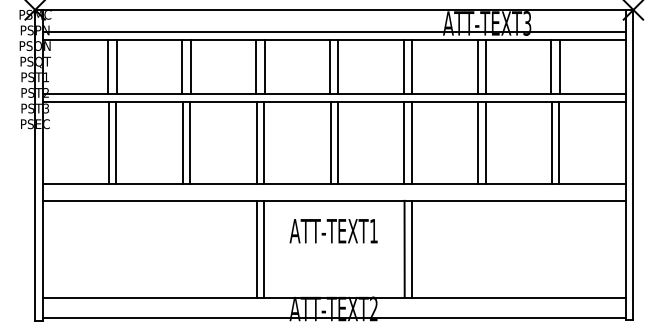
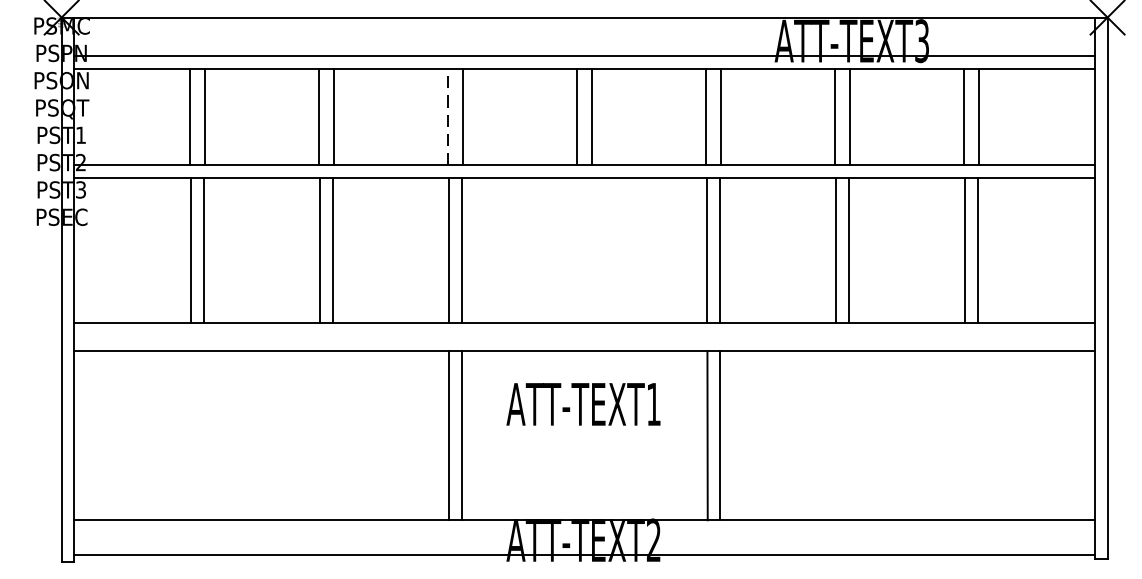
line: (256, 66) -> (448, 116), solid -> dashed
line: (330, 142) -> (577, 249), removed
line: (337, 142) -> (590, 249), removed

